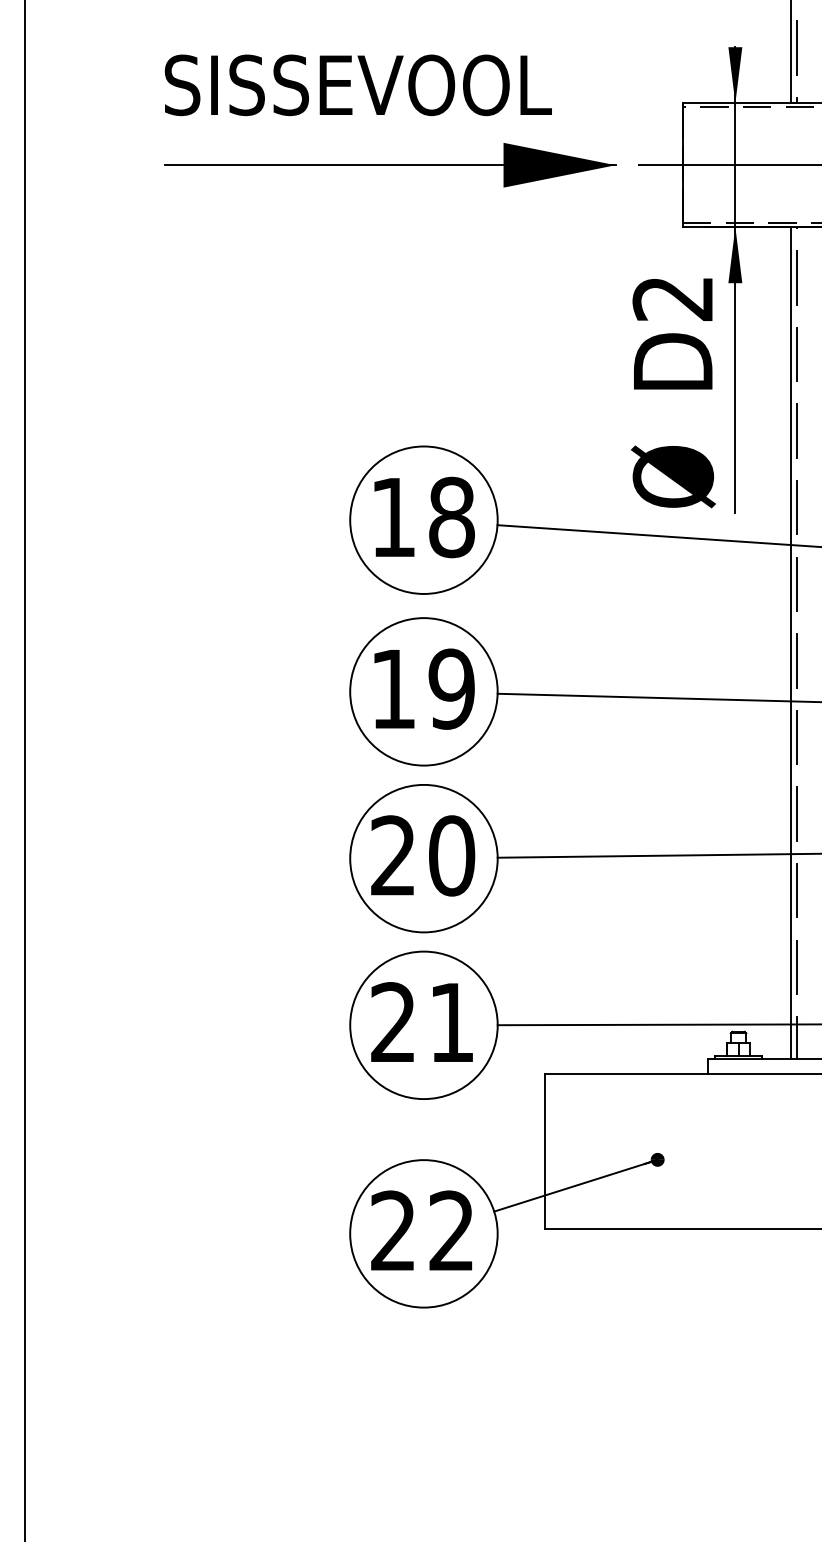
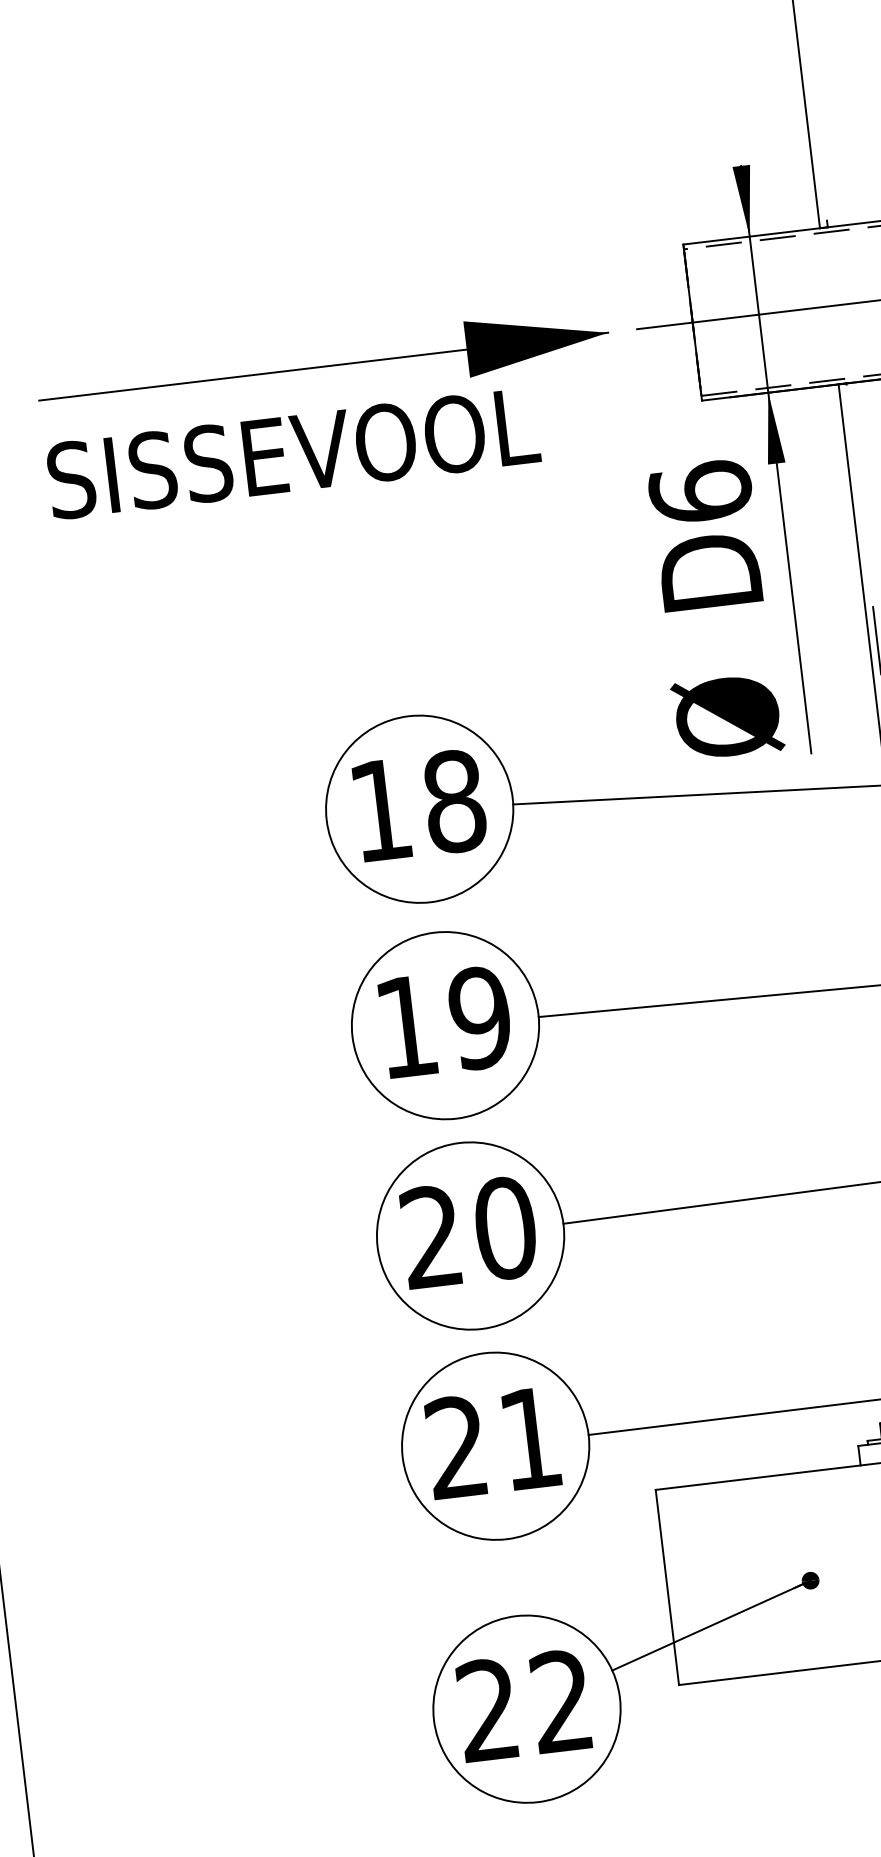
line: (797, 47) -> (819, 156), removed
text: (357, 85) -> (292, 453), moved
line: (797, 277) -> (854, 446), removed
text: (672, 298) -> (699, 492), D2 -> D6
line: (797, 354) -> (865, 544), removed

